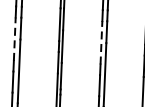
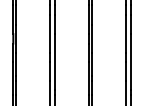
line: (14, 38) -> (50, 33), dashed -> solid
line: (101, 42) -> (126, 33), dashed -> solid

